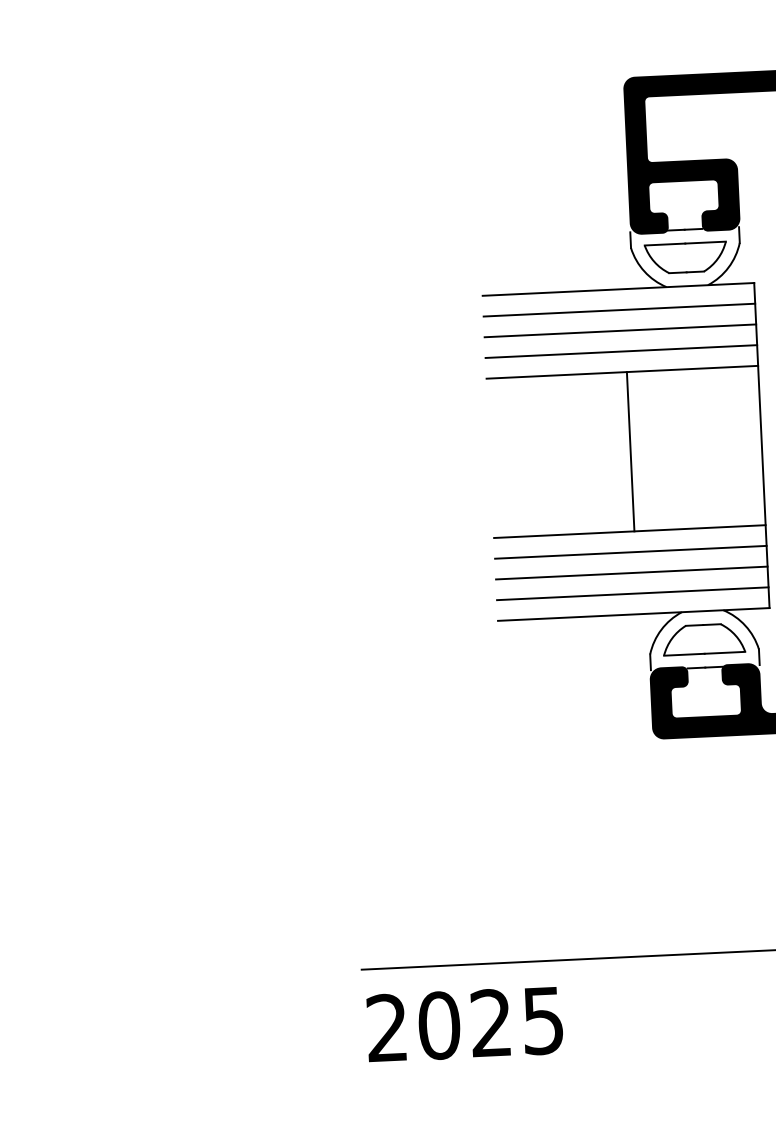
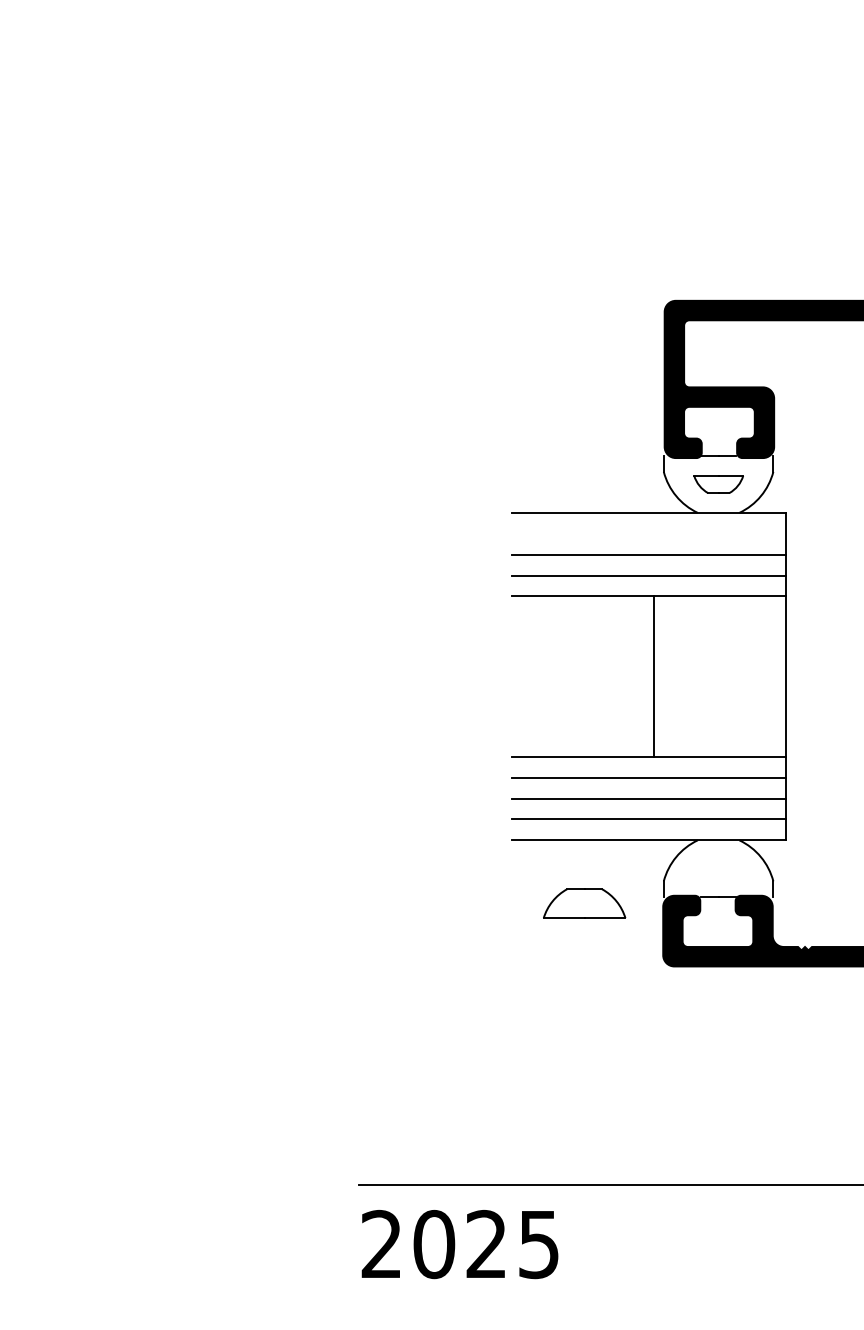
part: (685, 257) -> (718, 484), size x0.6
line: (619, 309) -> (649, 533), removed
part: (703, 639) -> (584, 903), moved

